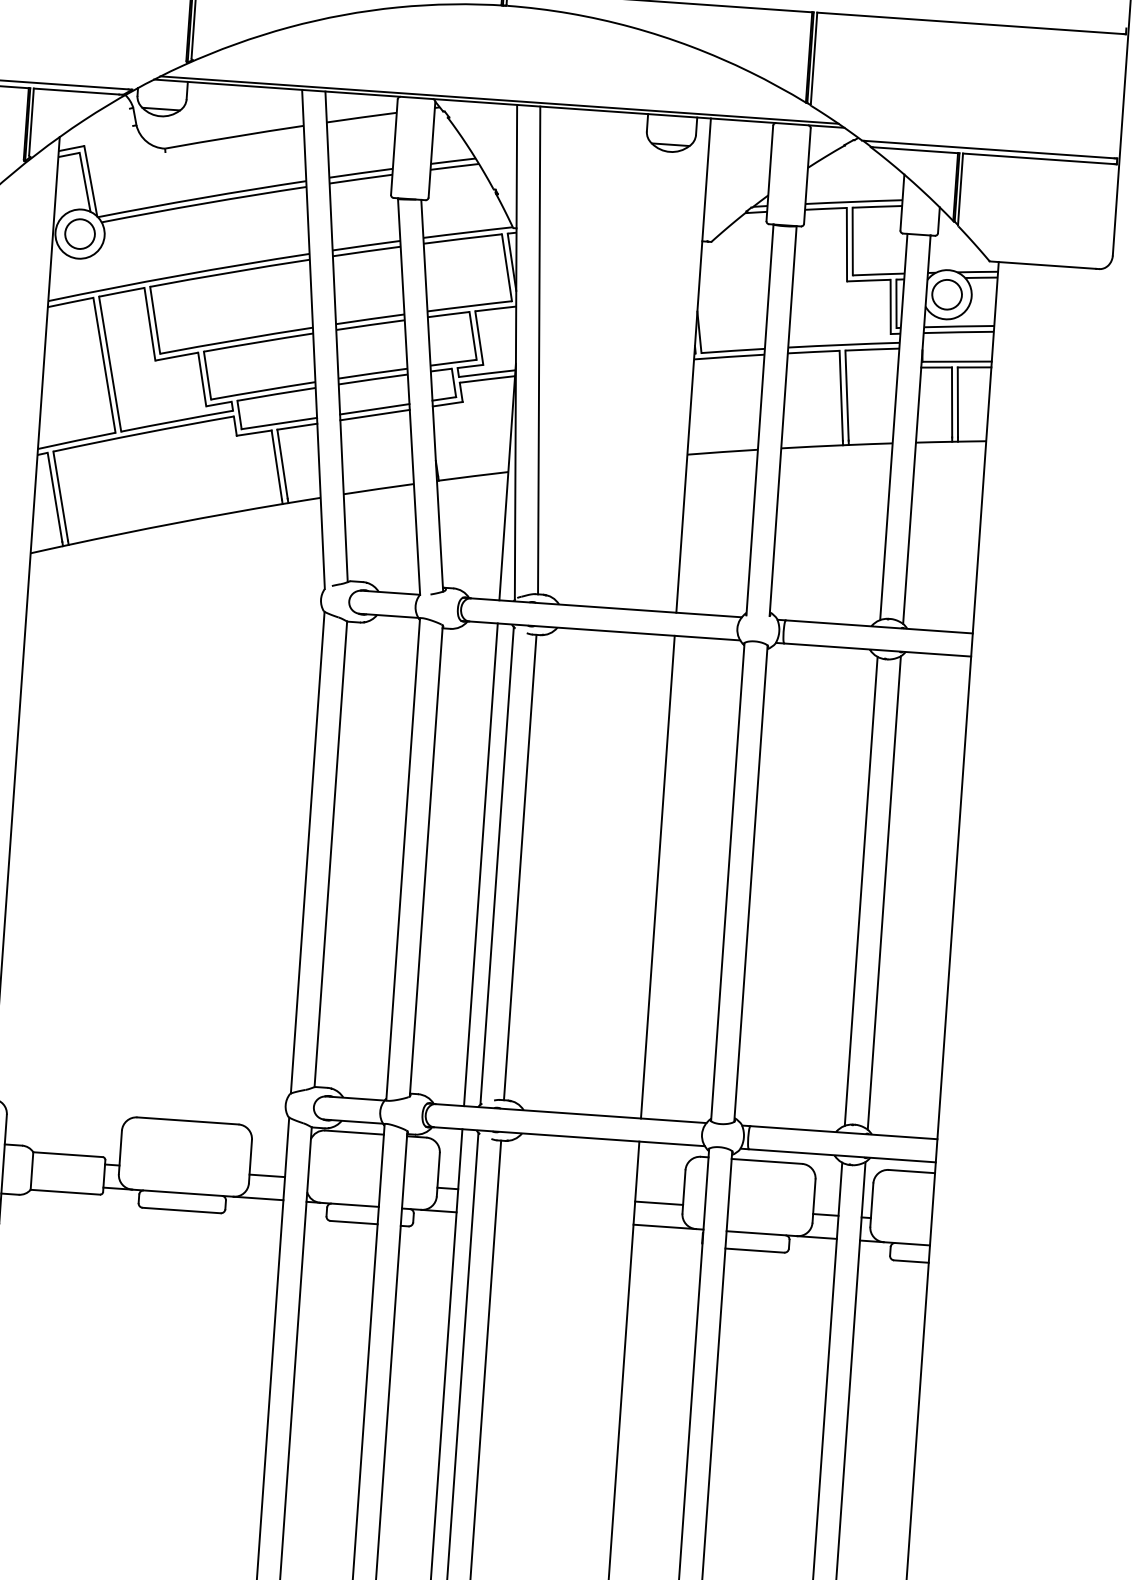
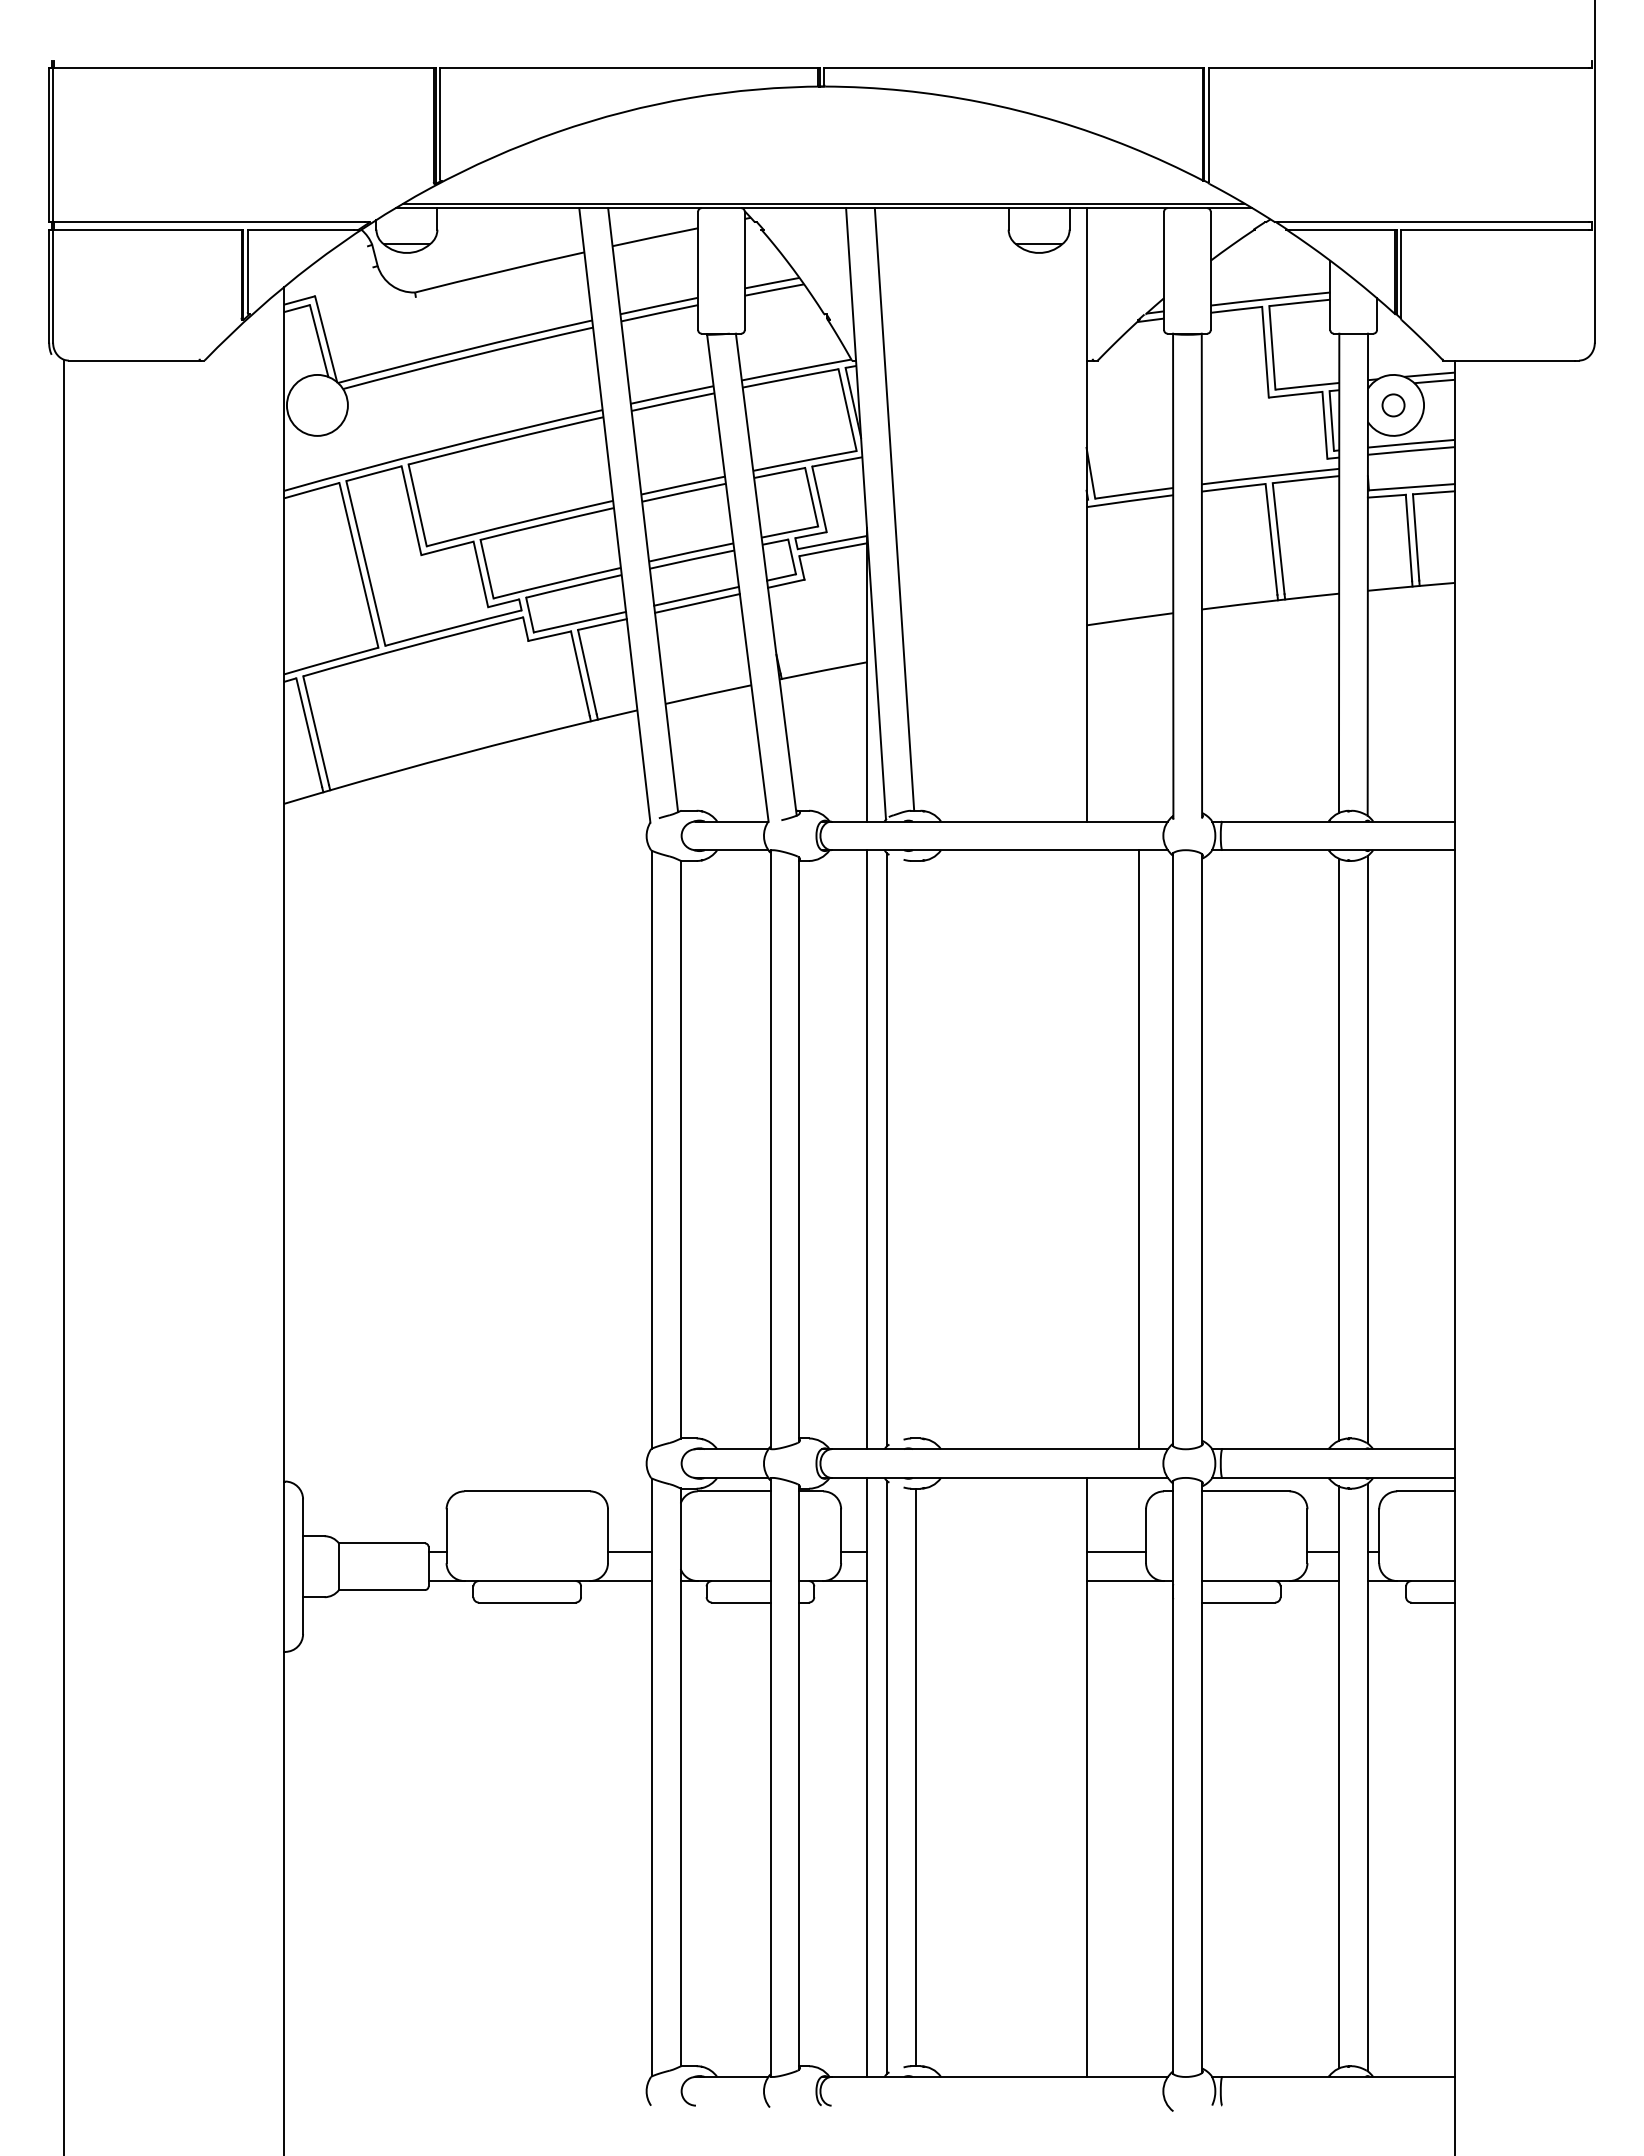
circle: (80, 234) -> (317, 405), removed
circle: (947, 294) -> (1393, 405), size x0.6
line: (520, 867) -> (915, 1149), removed
line: (657, 876) -> (1138, 1149), moved

